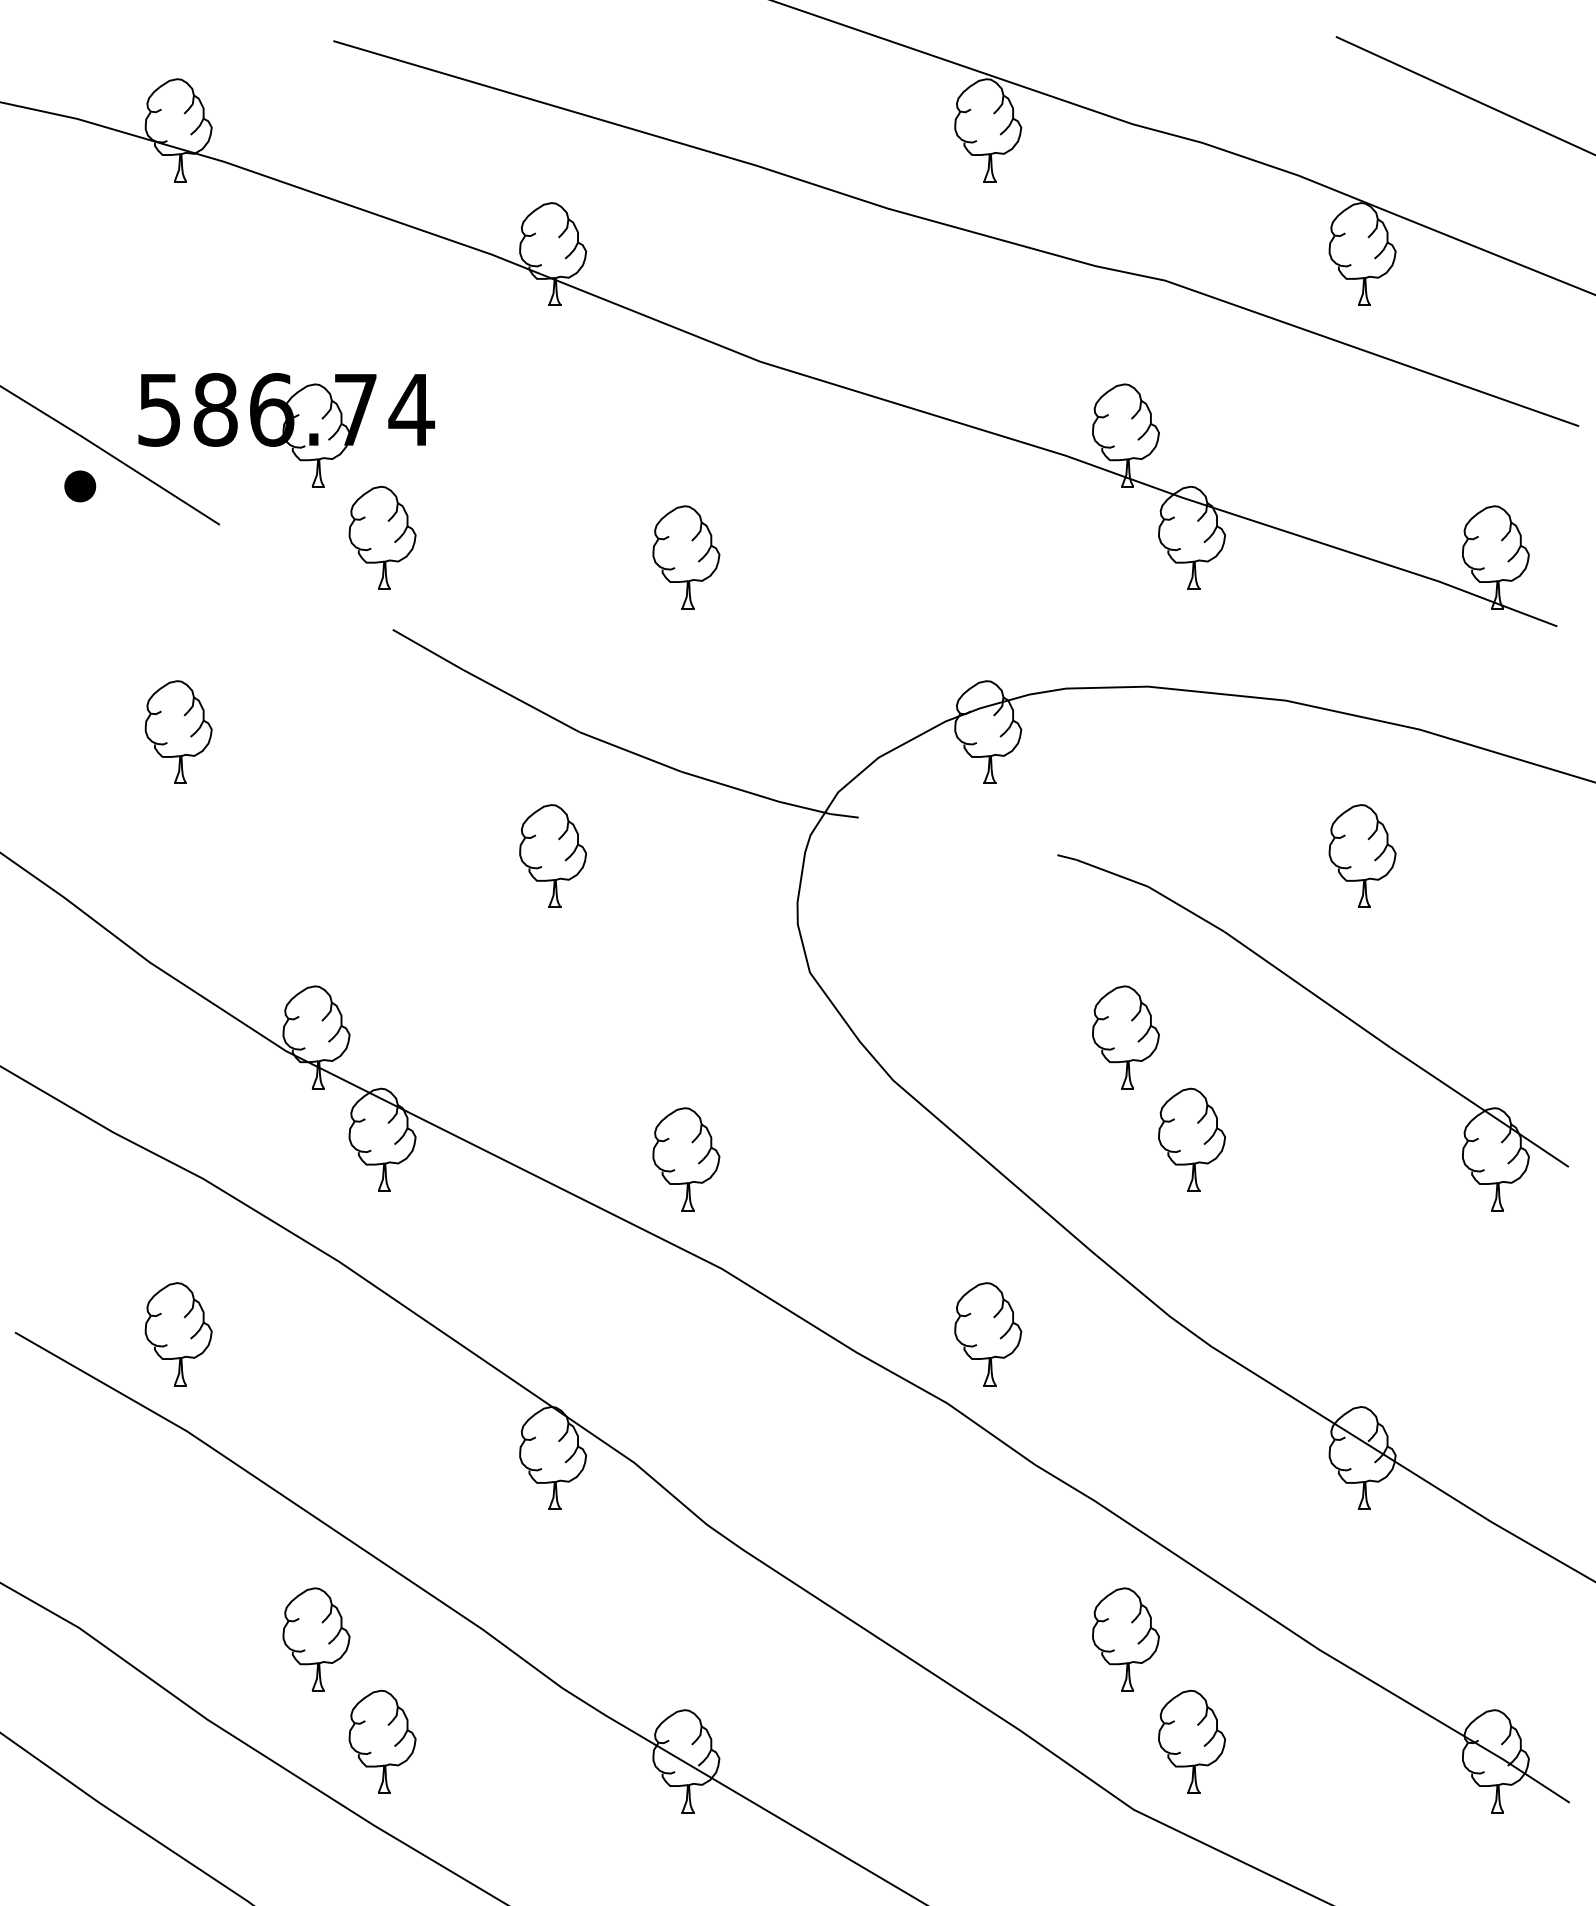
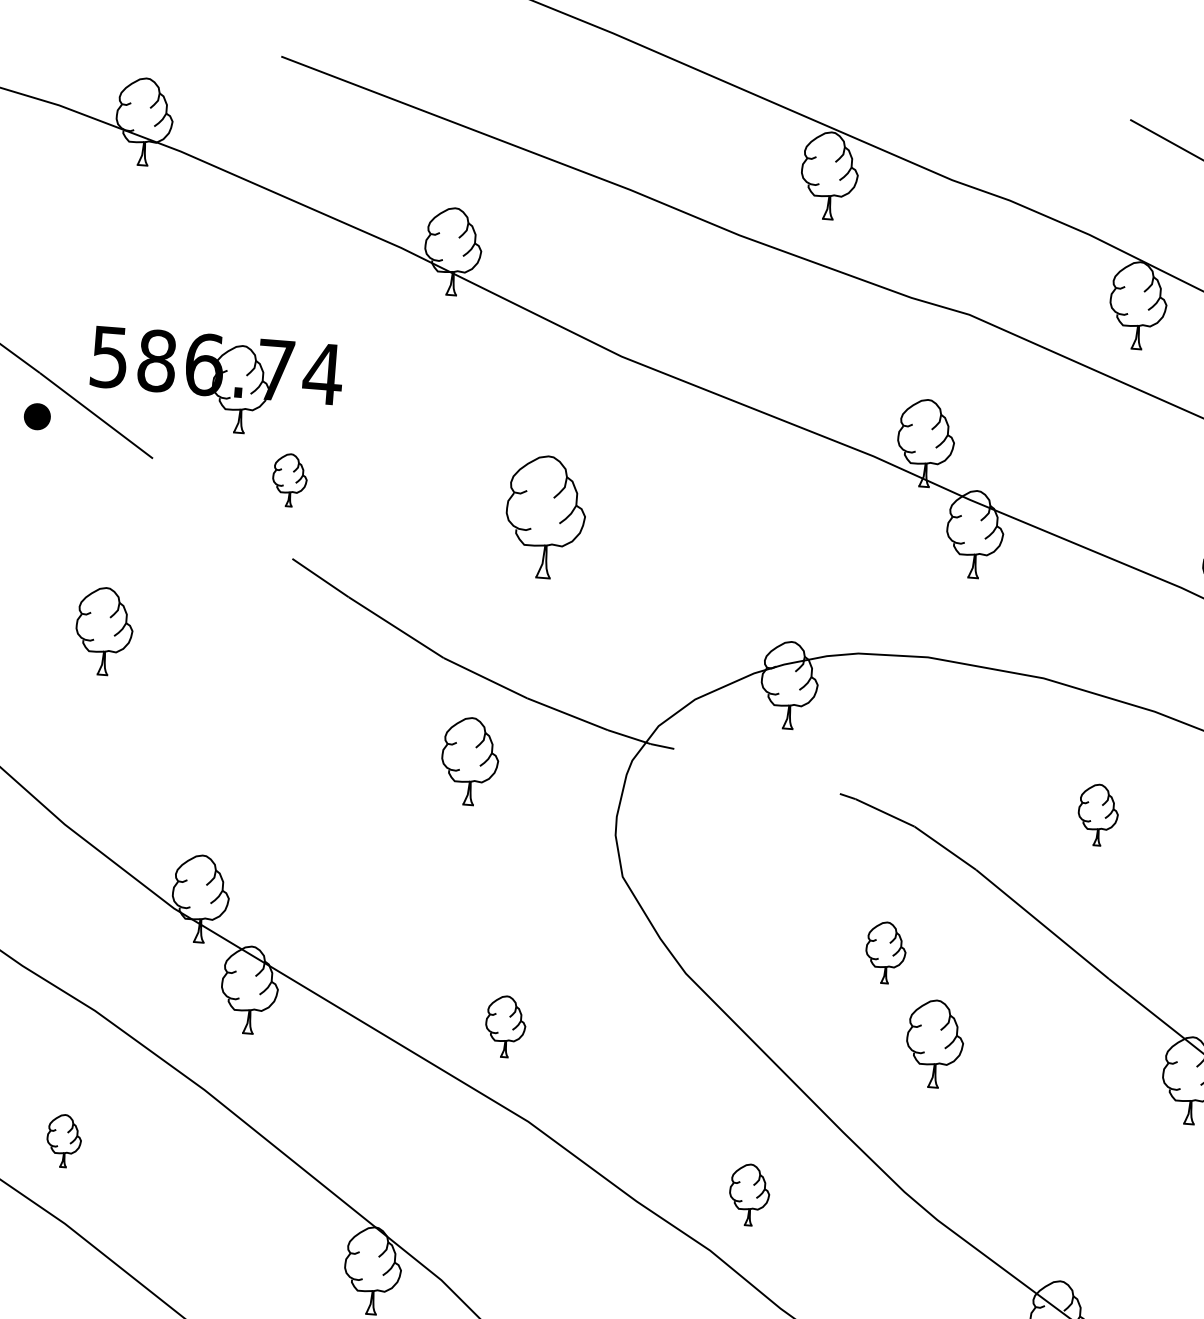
part: (382, 537) -> (289, 480), size x0.6
part: (686, 557) -> (545, 517), size x1.4
part: (553, 855) -> (470, 760), moved
part: (1362, 855) -> (1098, 814), size x0.7
part: (1125, 1037) -> (885, 952), size x0.7
part: (686, 1159) -> (505, 1026), size x0.7
part: (178, 1334) -> (64, 1141), size x0.6
part: (988, 1334) -> (749, 1195), size x0.7

